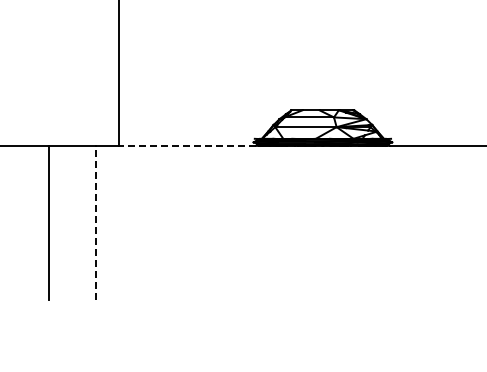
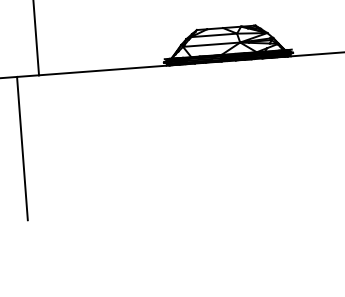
line: (187, 145) -> (102, 70), dashed -> solid
line: (95, 222) -> (22, 148), dashed -> solid

